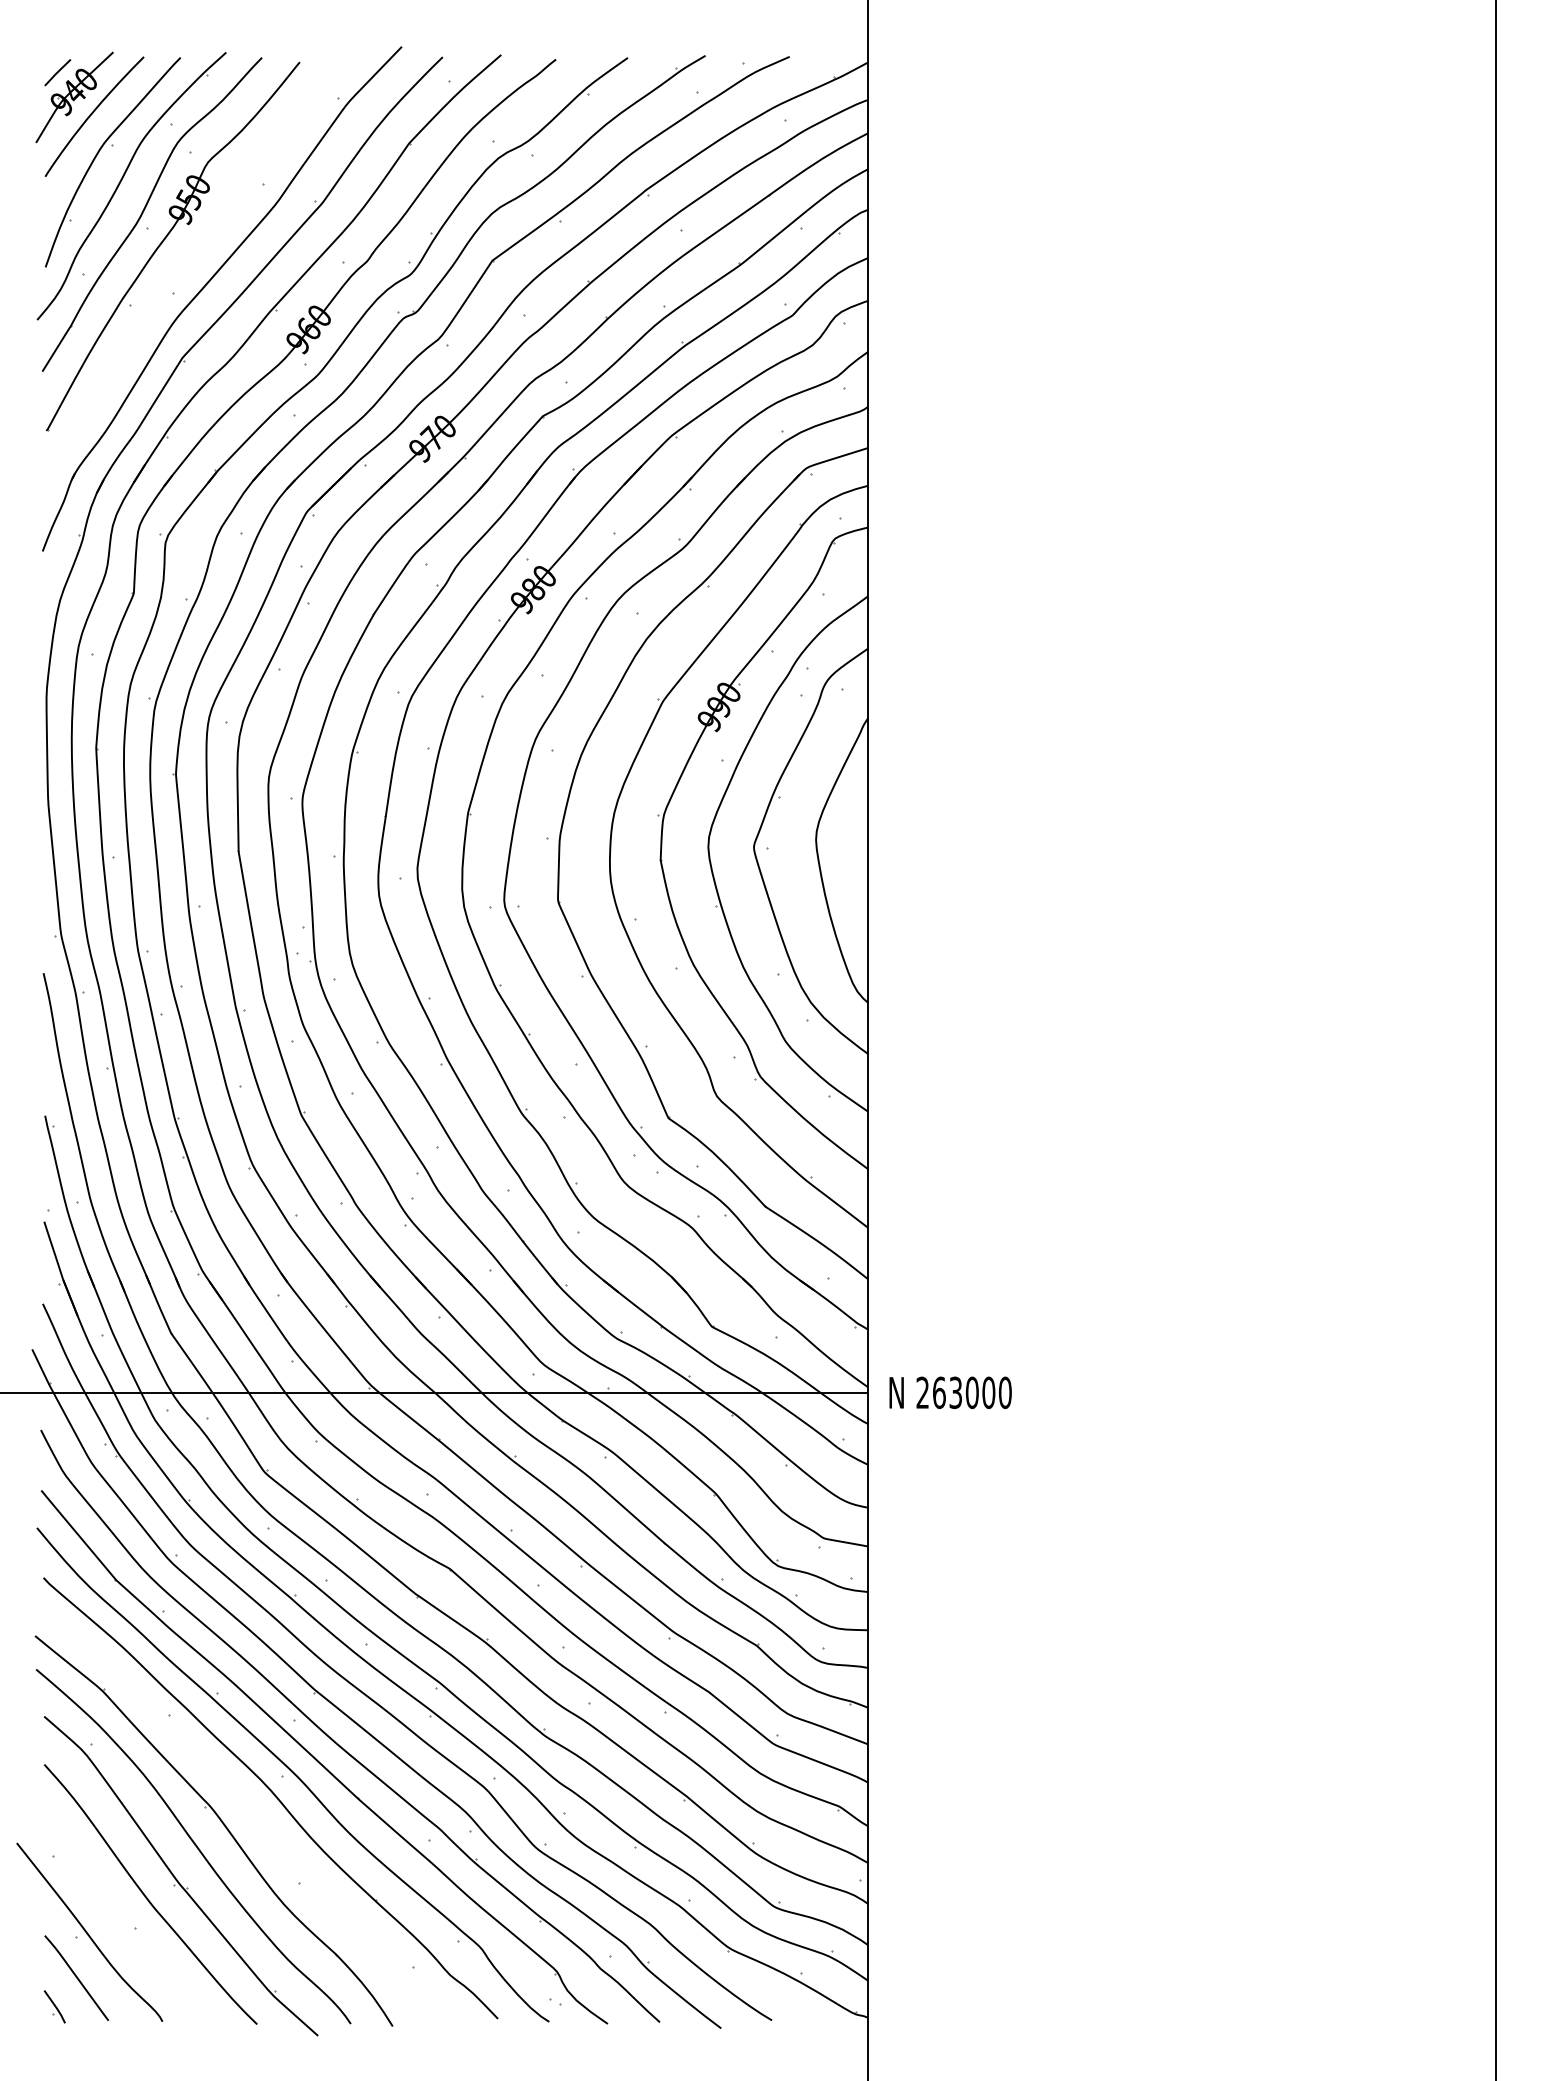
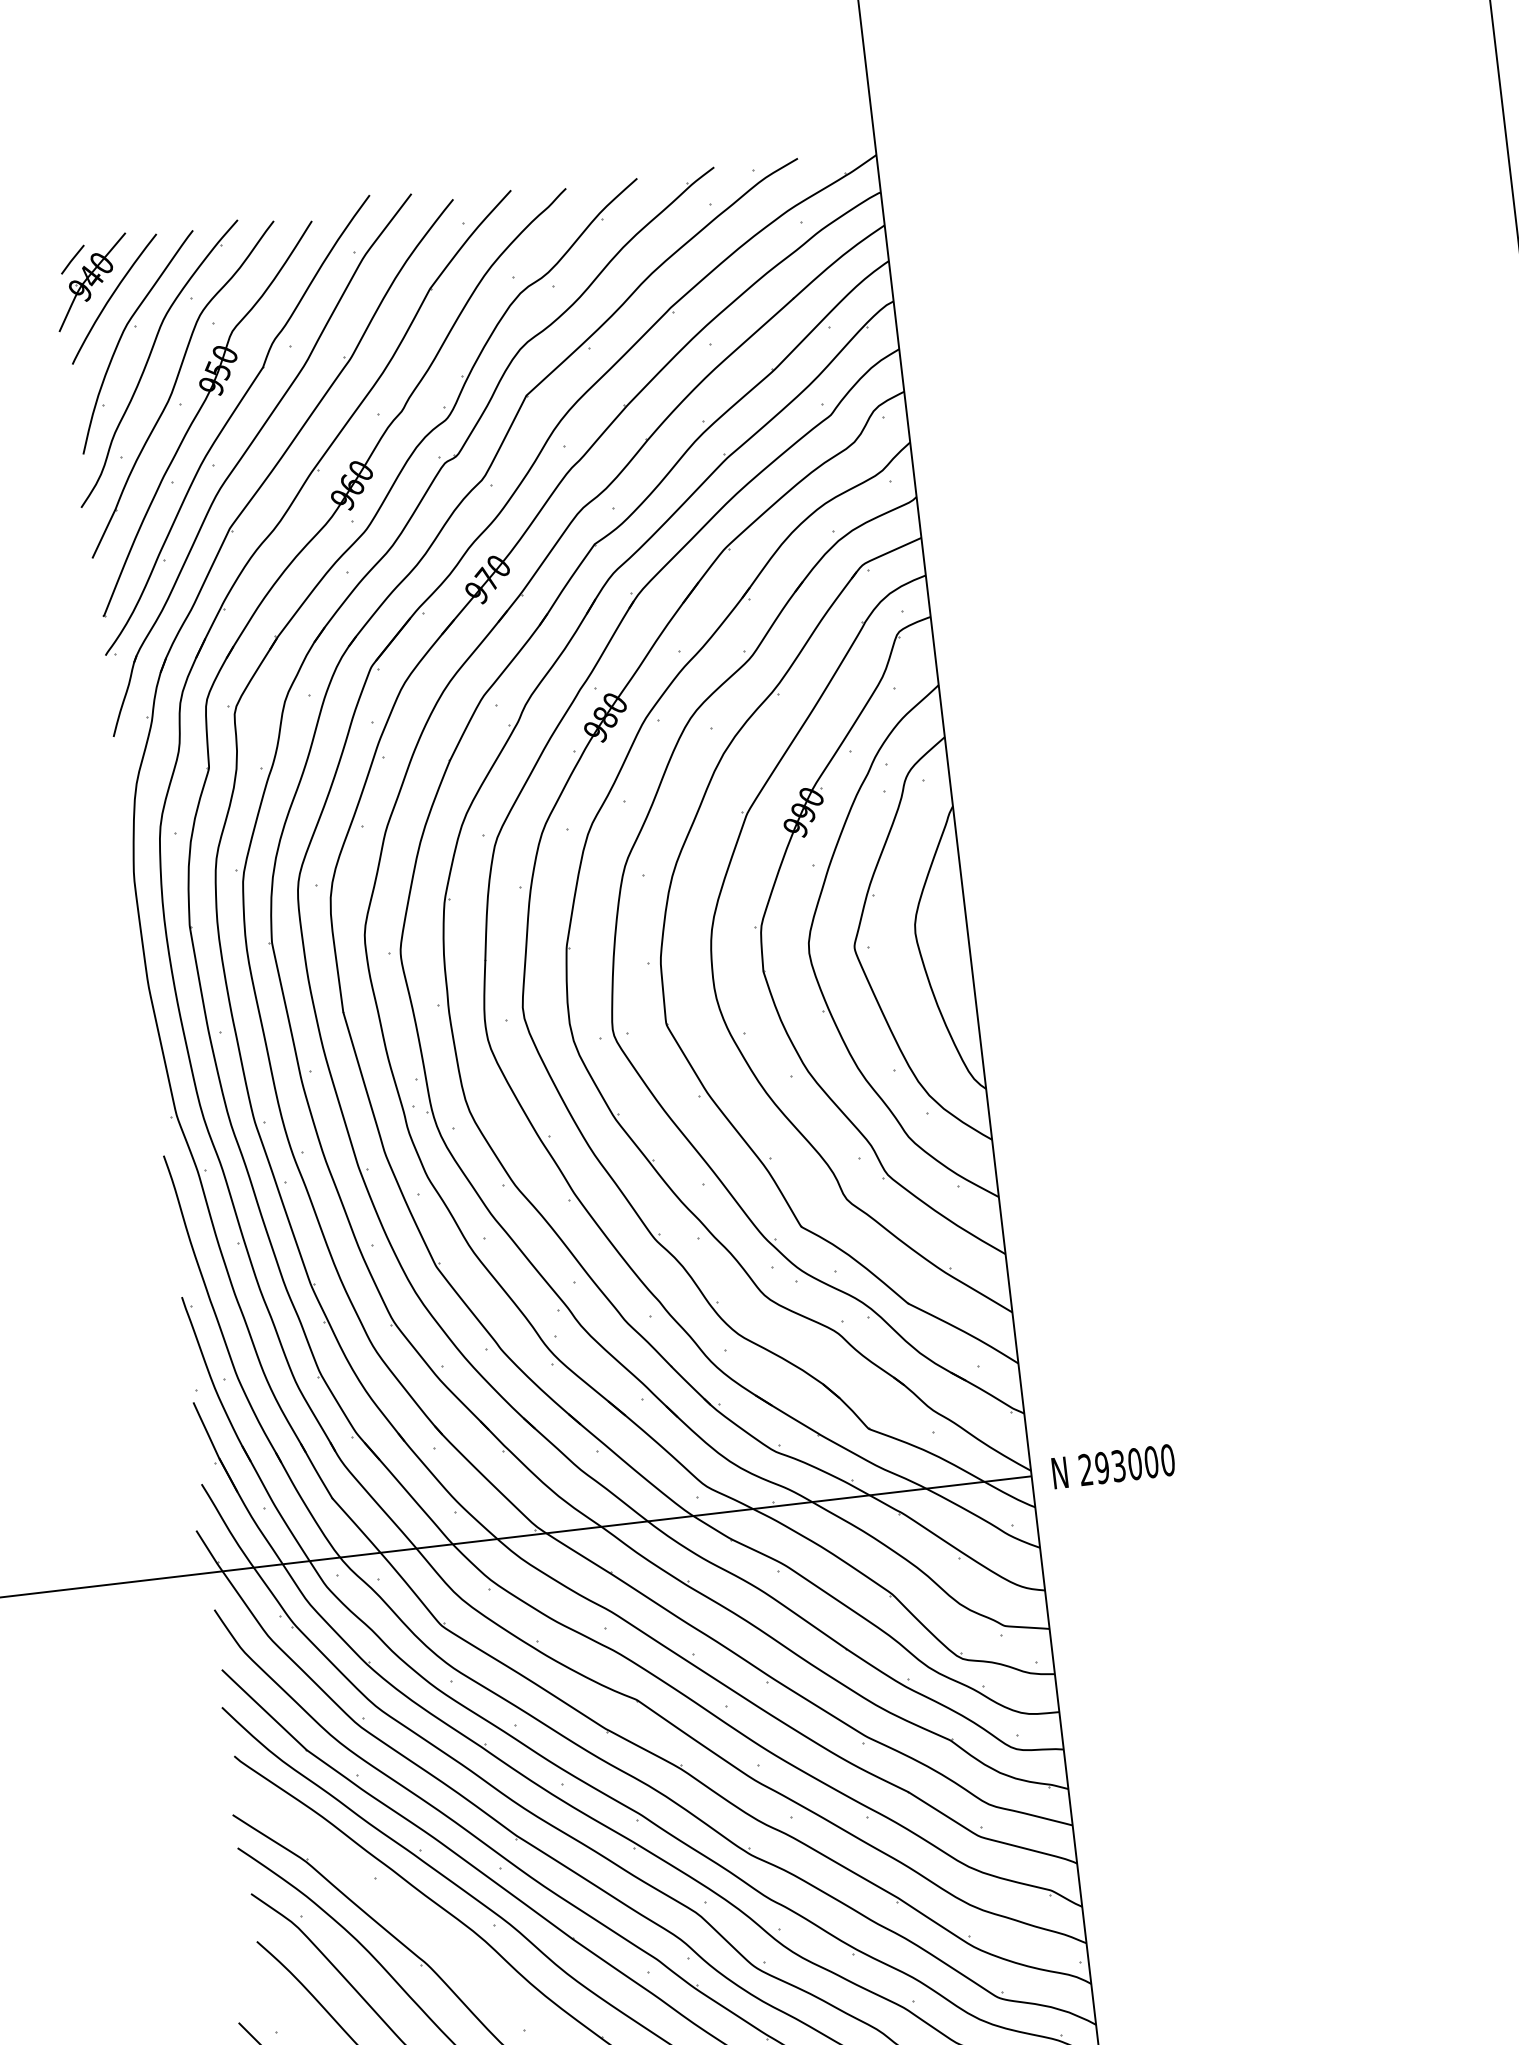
part: (193, 252) -> (228, 422), added
text: (938, 1392) -> (1101, 1467), 263000 -> 293000

